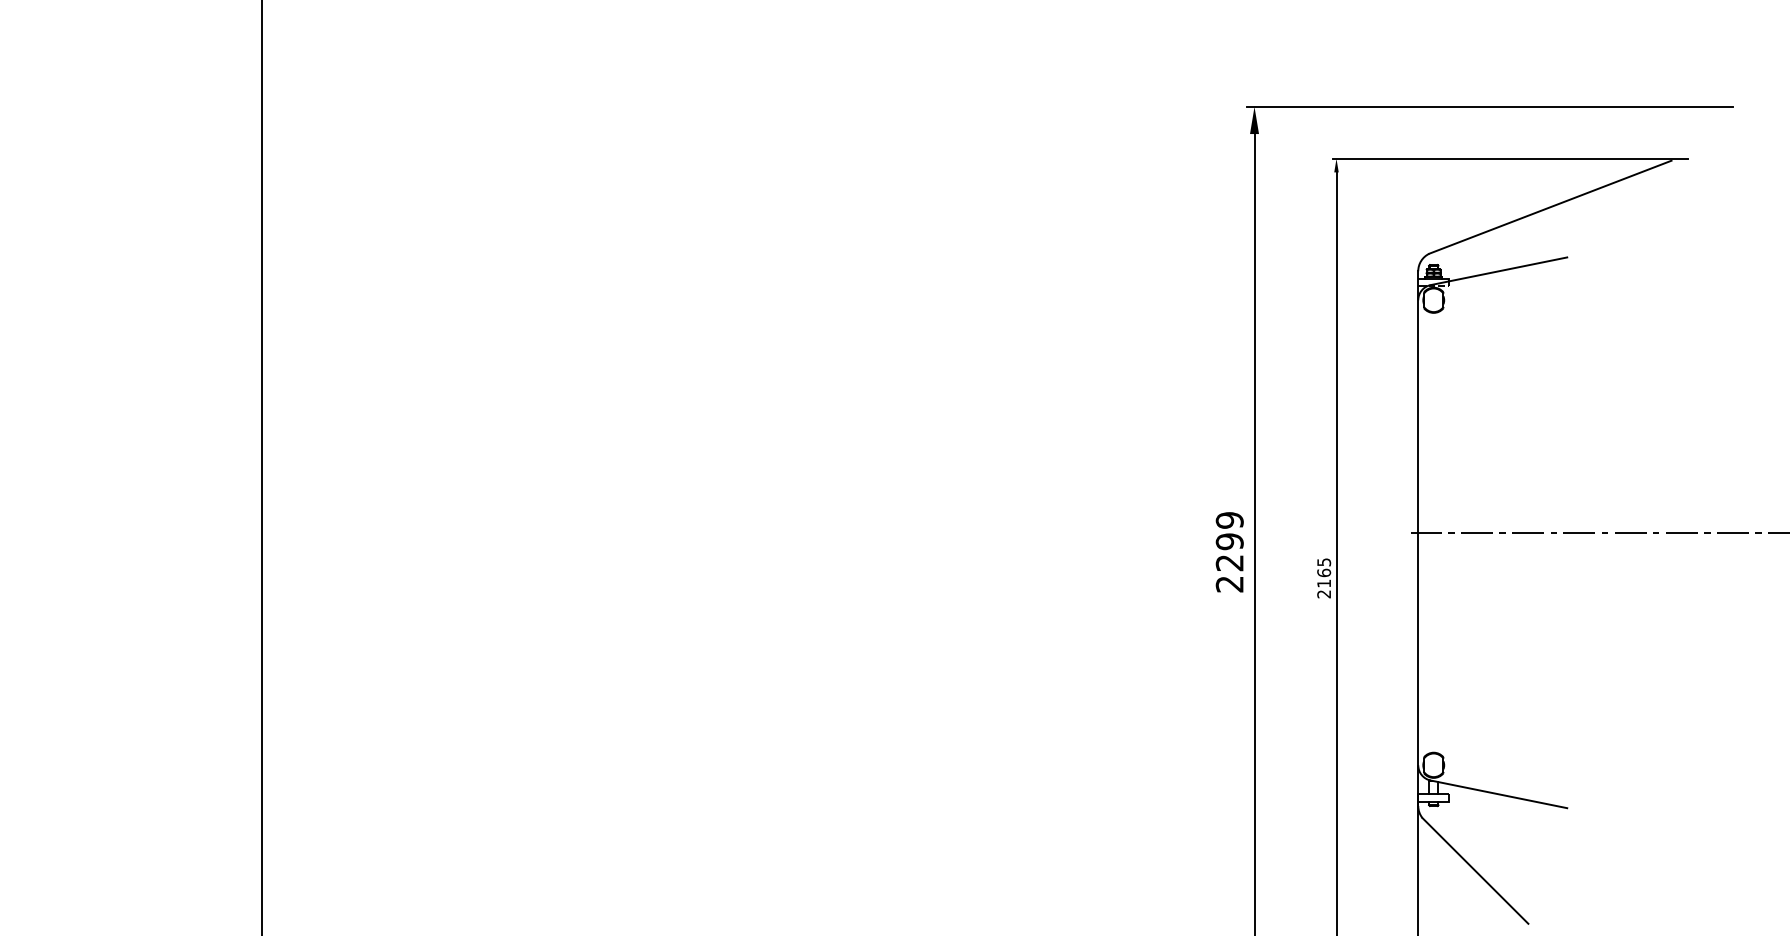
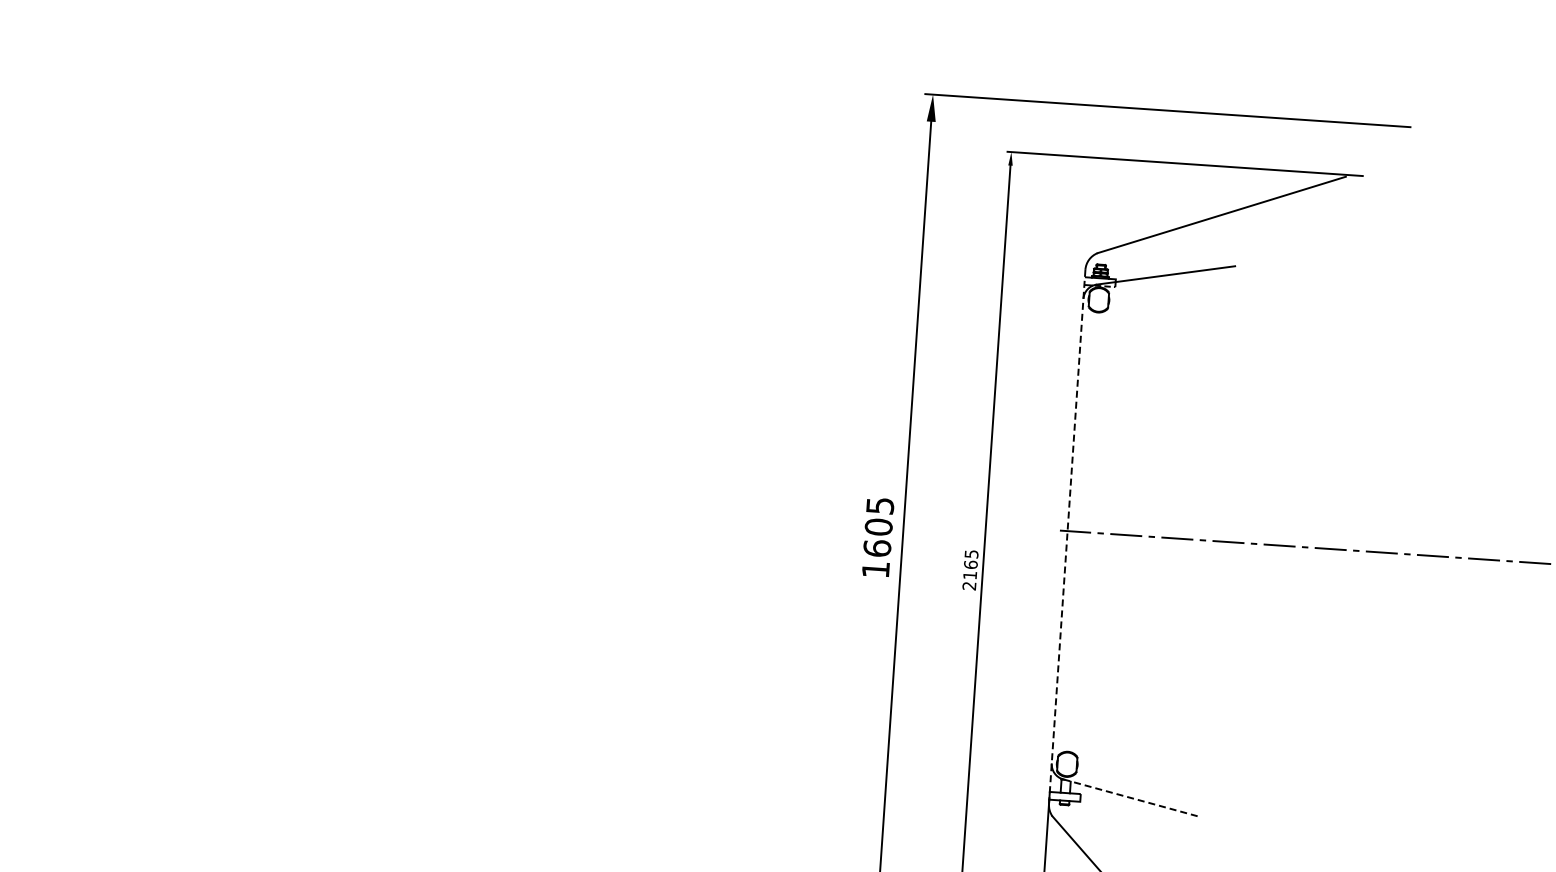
line: (1418, 539) -> (1067, 537), solid -> dashed
text: (1229, 552) -> (877, 537), 2299 -> 1605
line: (1498, 794) -> (1129, 797), solid -> dashed

